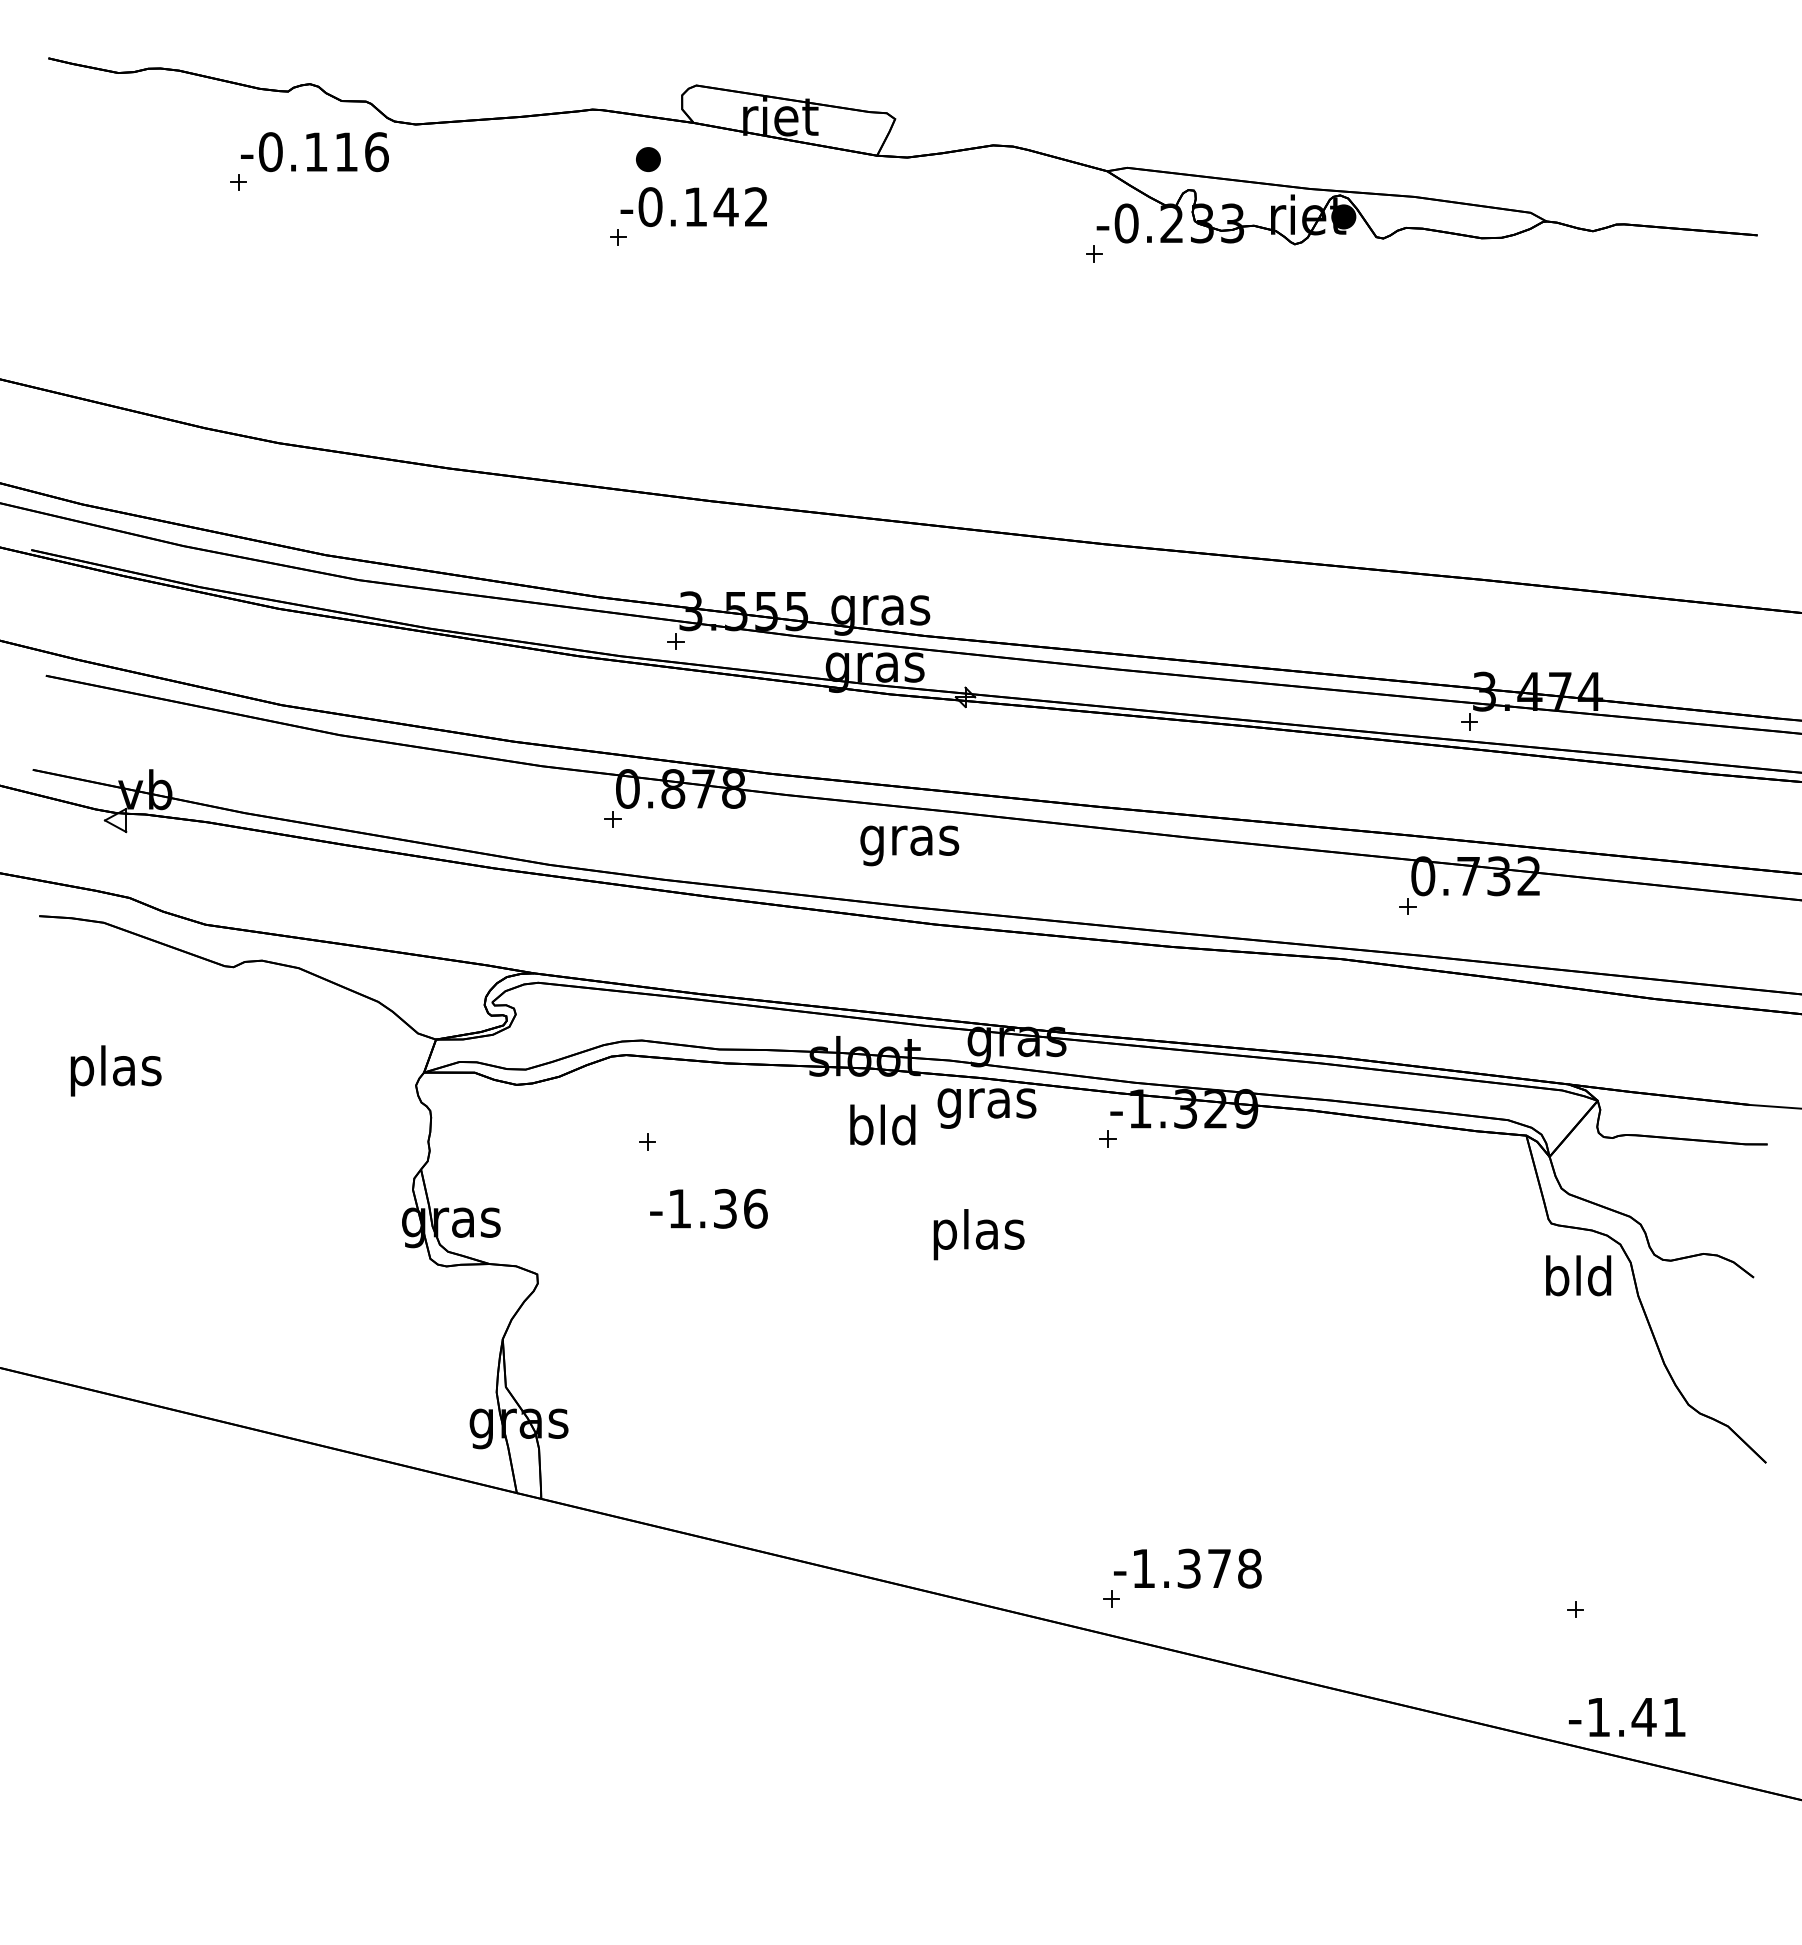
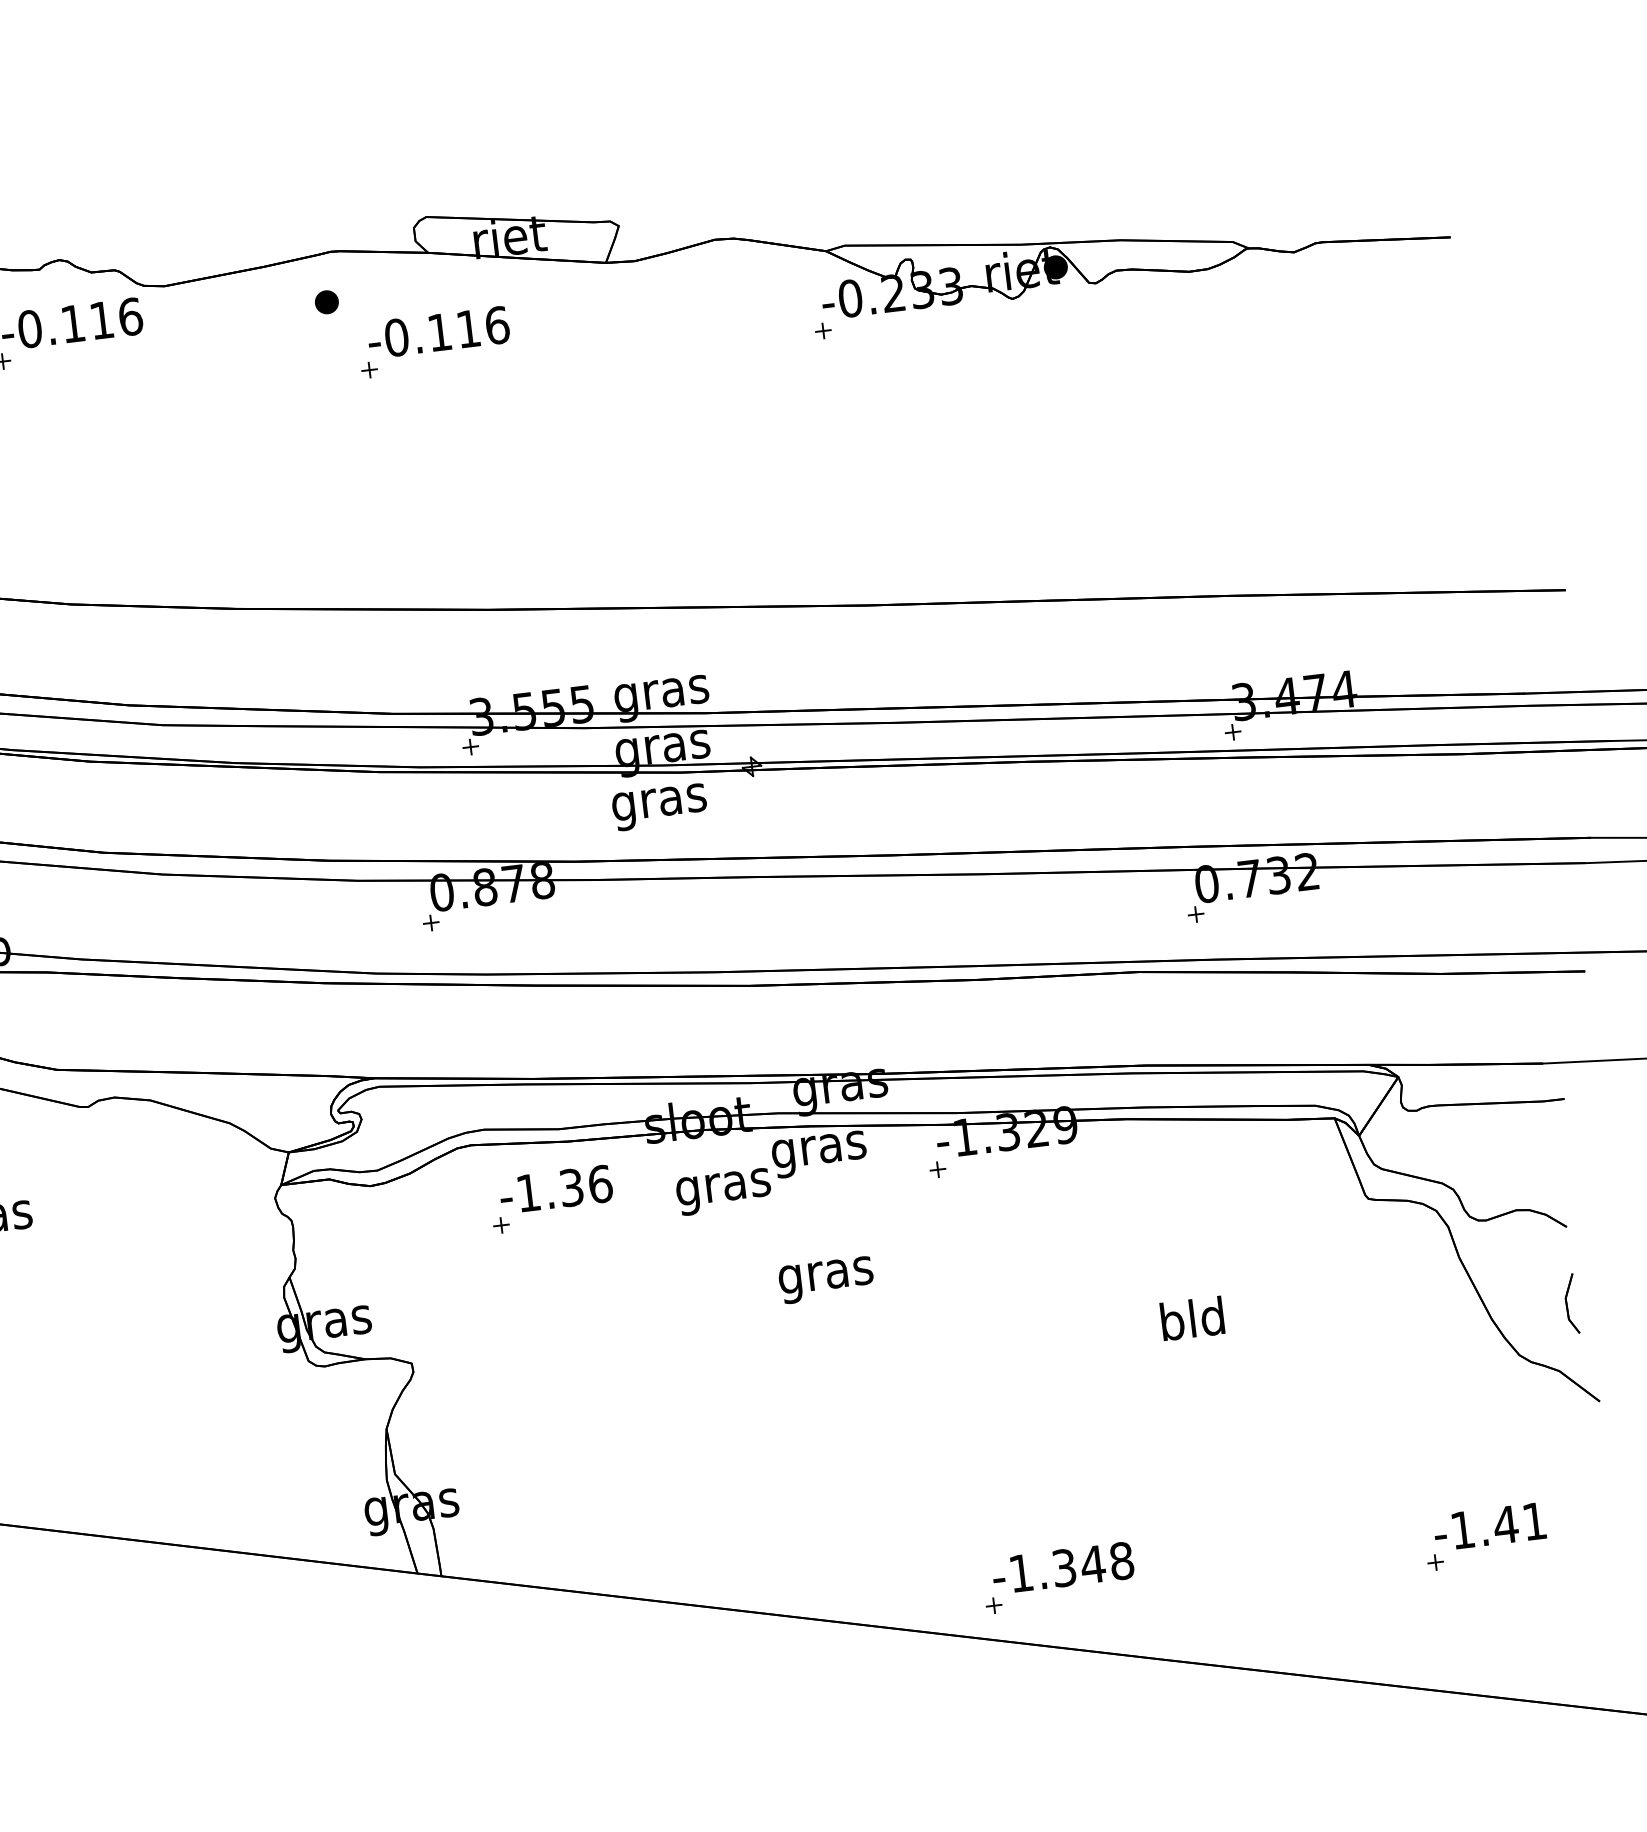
part: (648, 159) -> (326, 302), moved
text: (740, 207) -> (482, 327), -0.142 -> -0.116
text: (909, 845) -> (659, 807), moved
text: (882, 1129) -> (722, 1186), bld -> gras
text: (708, 1208) -> (555, 1189), moved
text: (978, 1234) -> (826, 1275), plas -> gras
text: (1578, 1275) -> (1192, 1318), moved
part: (1748, 1357) -> (1570, 1303), added
text: (1219, 1568) -> (1093, 1564), -1.378 -> -1.348
text: (1627, 1717) -> (1490, 1526), moved

